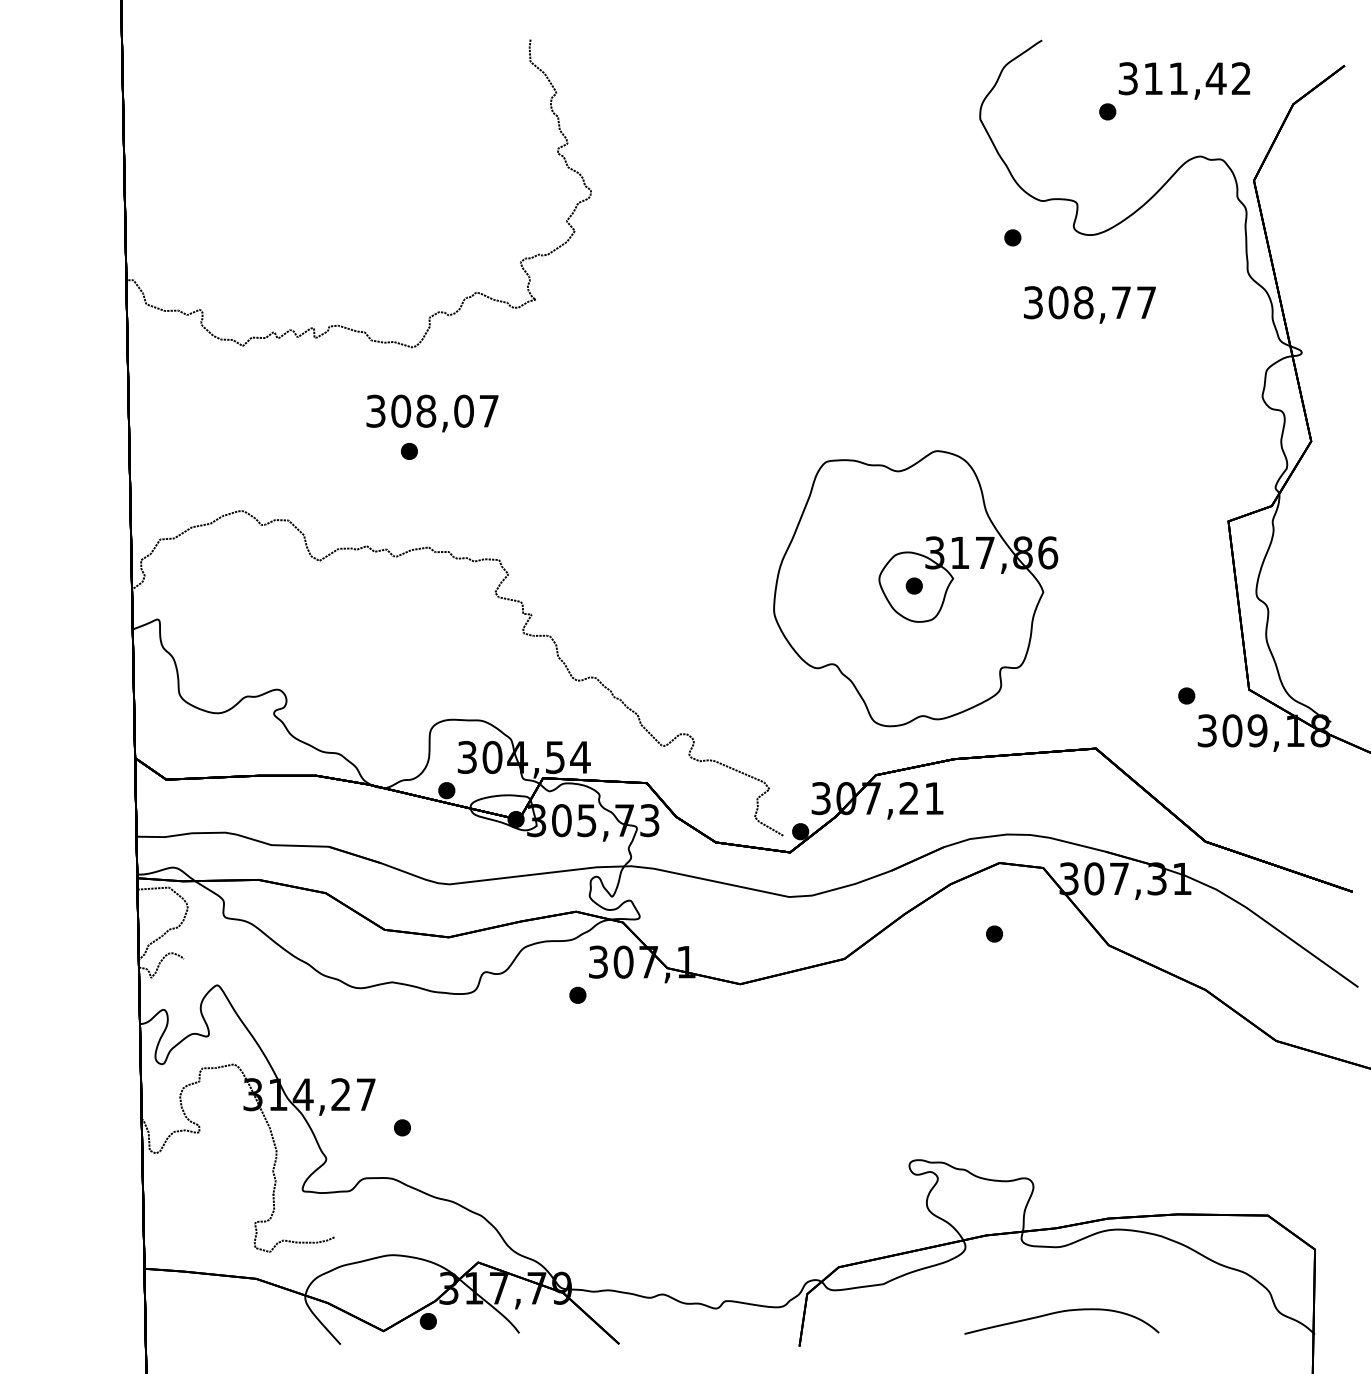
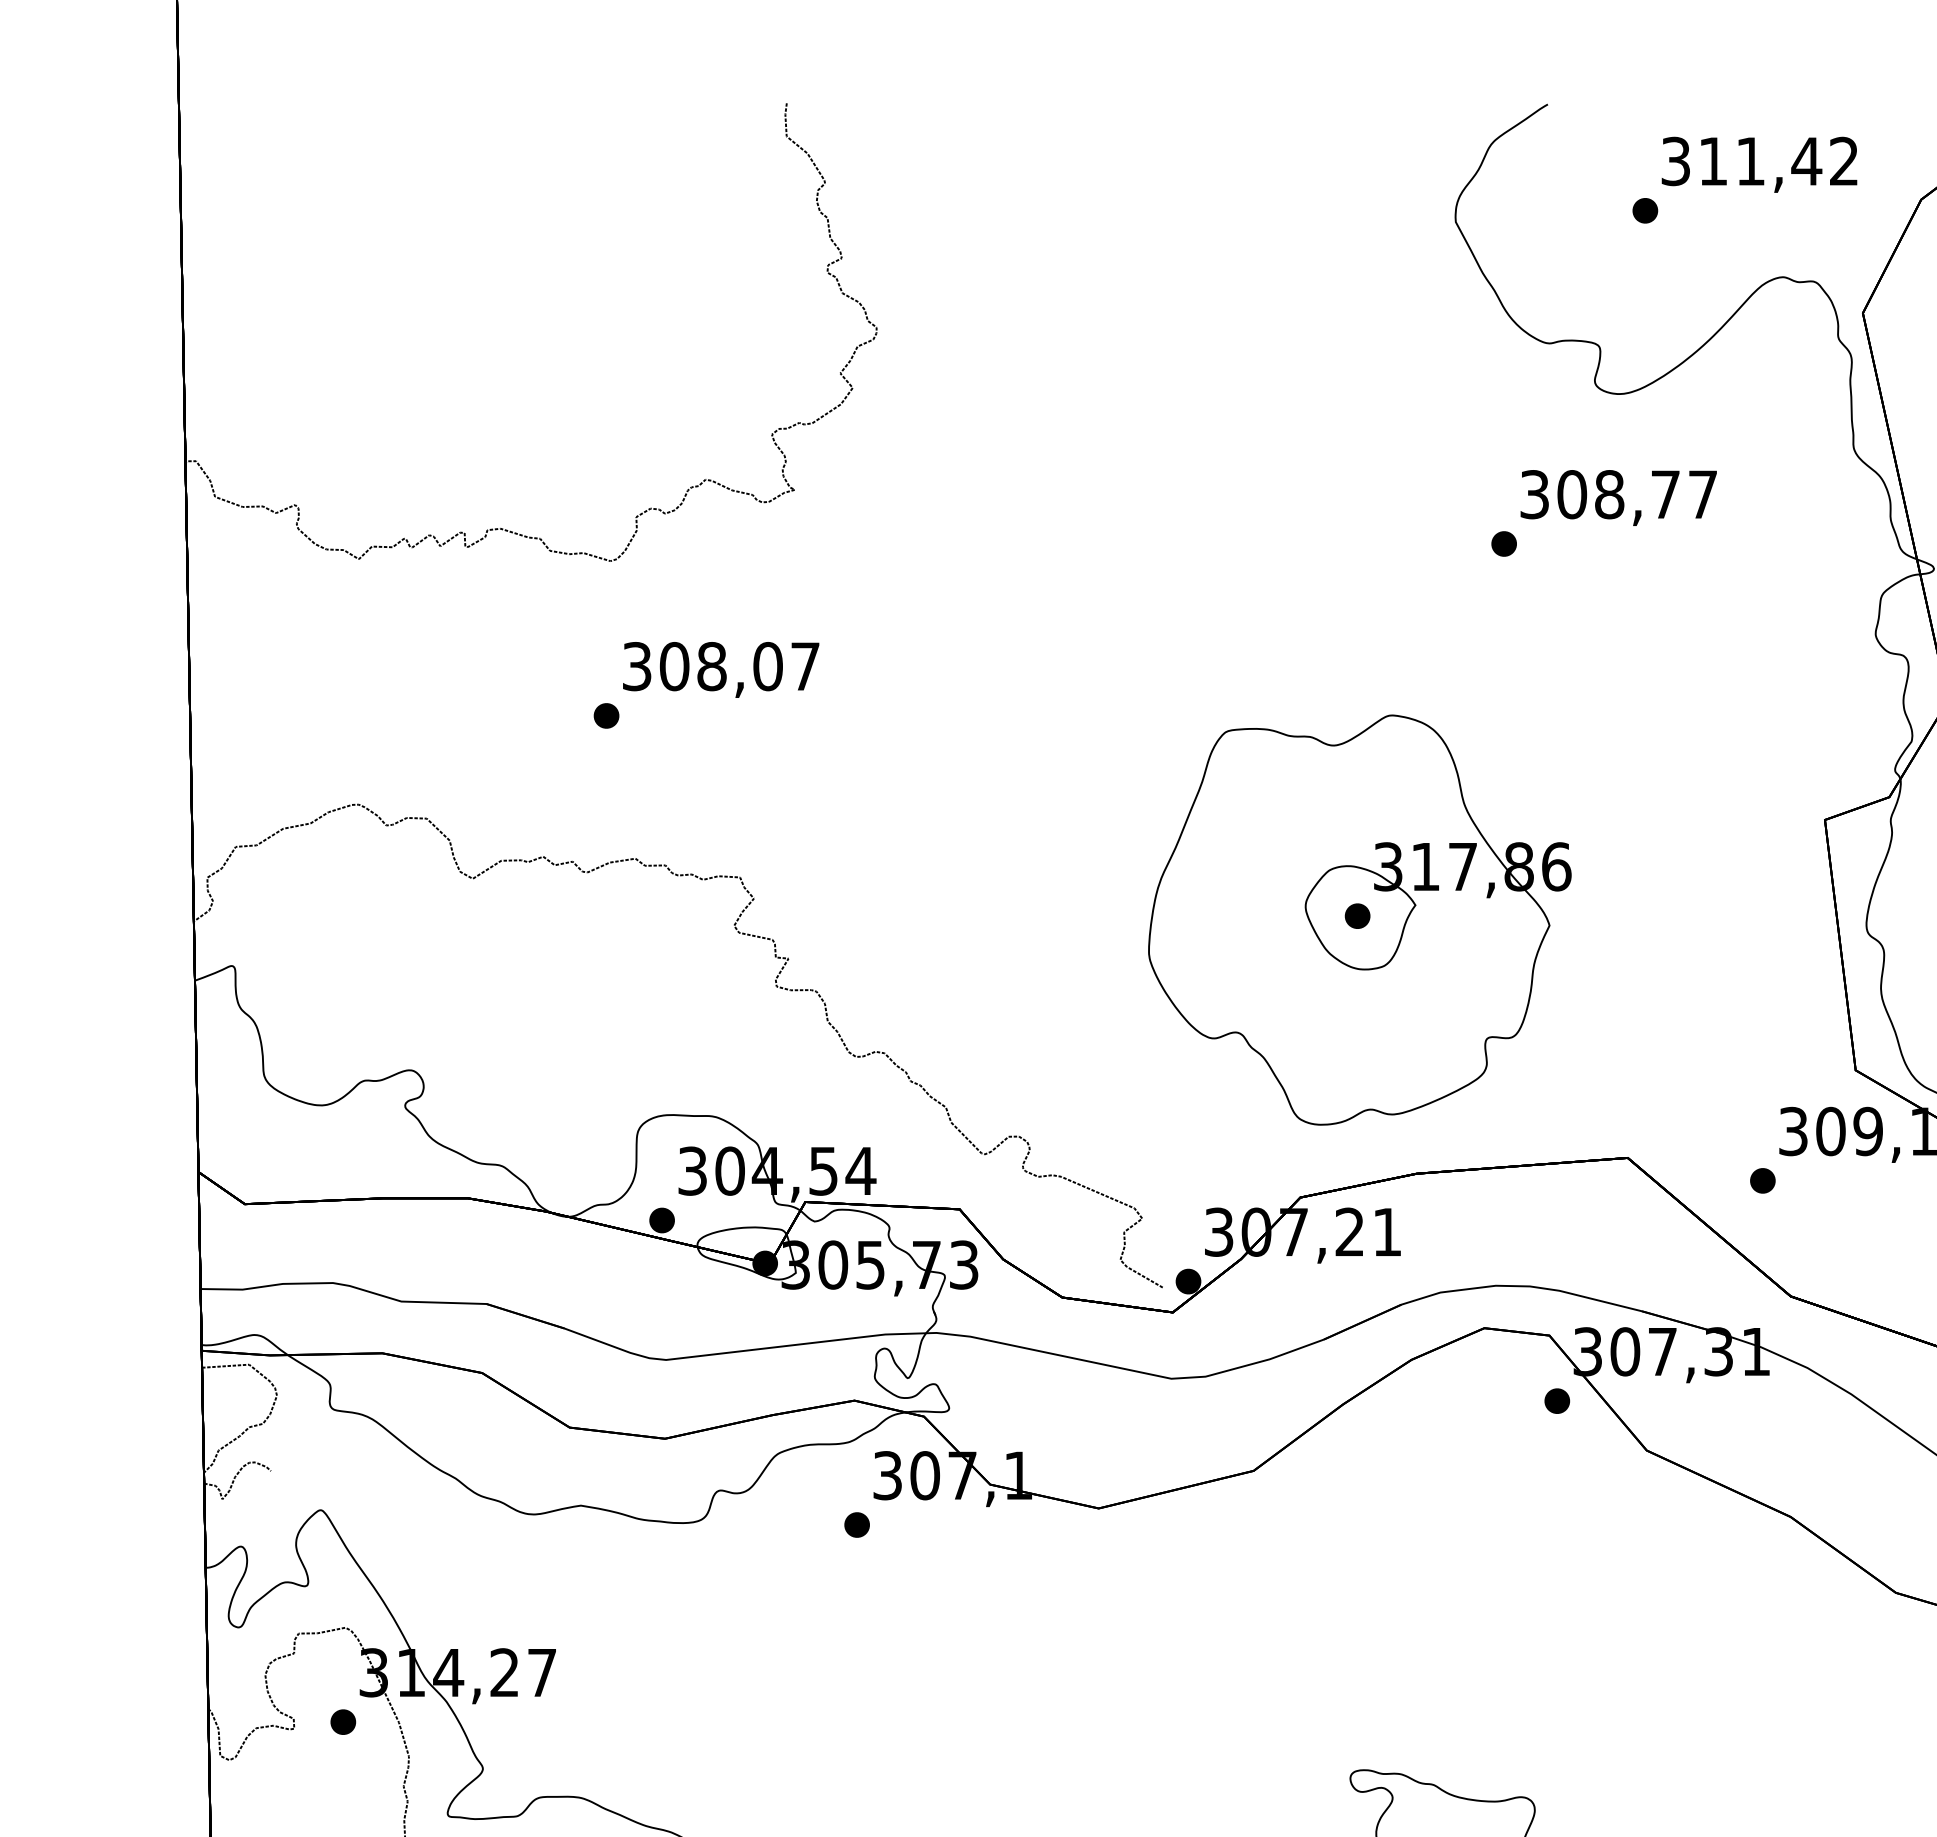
part: (1012, 237) -> (1503, 543), moved
text: (432, 413) -> (721, 669), moved
part: (1186, 695) -> (1762, 1180), moved
part: (994, 933) -> (1557, 1400), moved
part: (402, 1127) -> (343, 1721), moved

